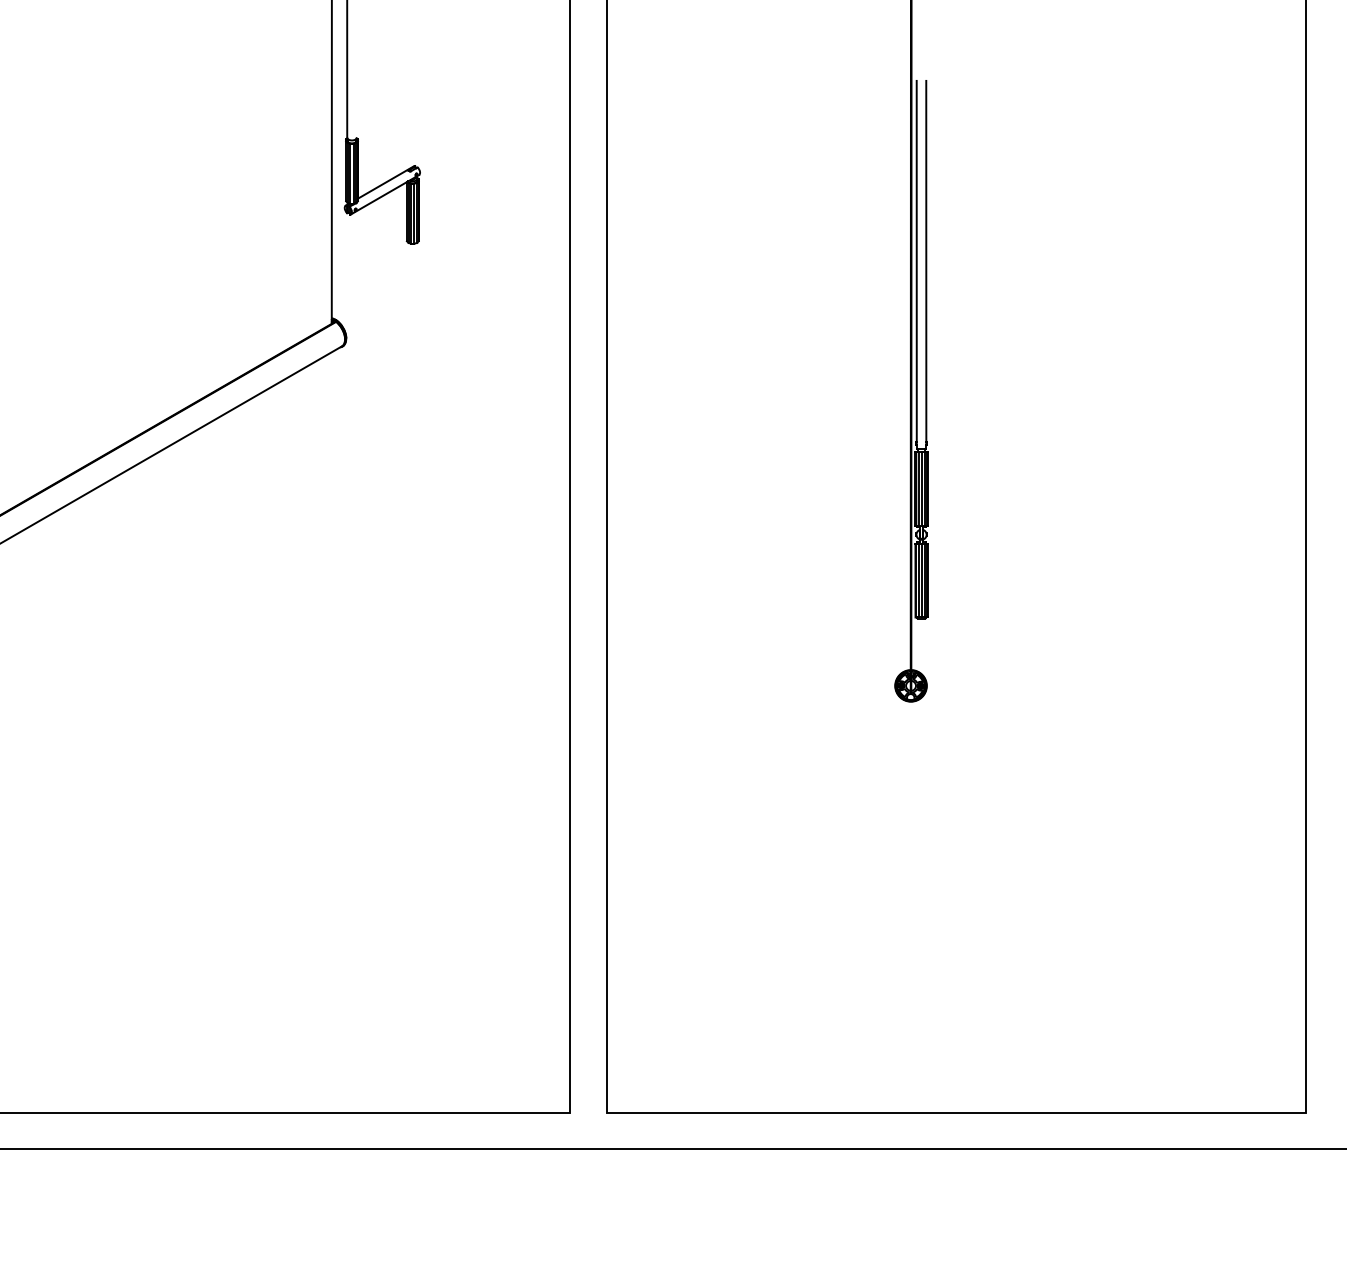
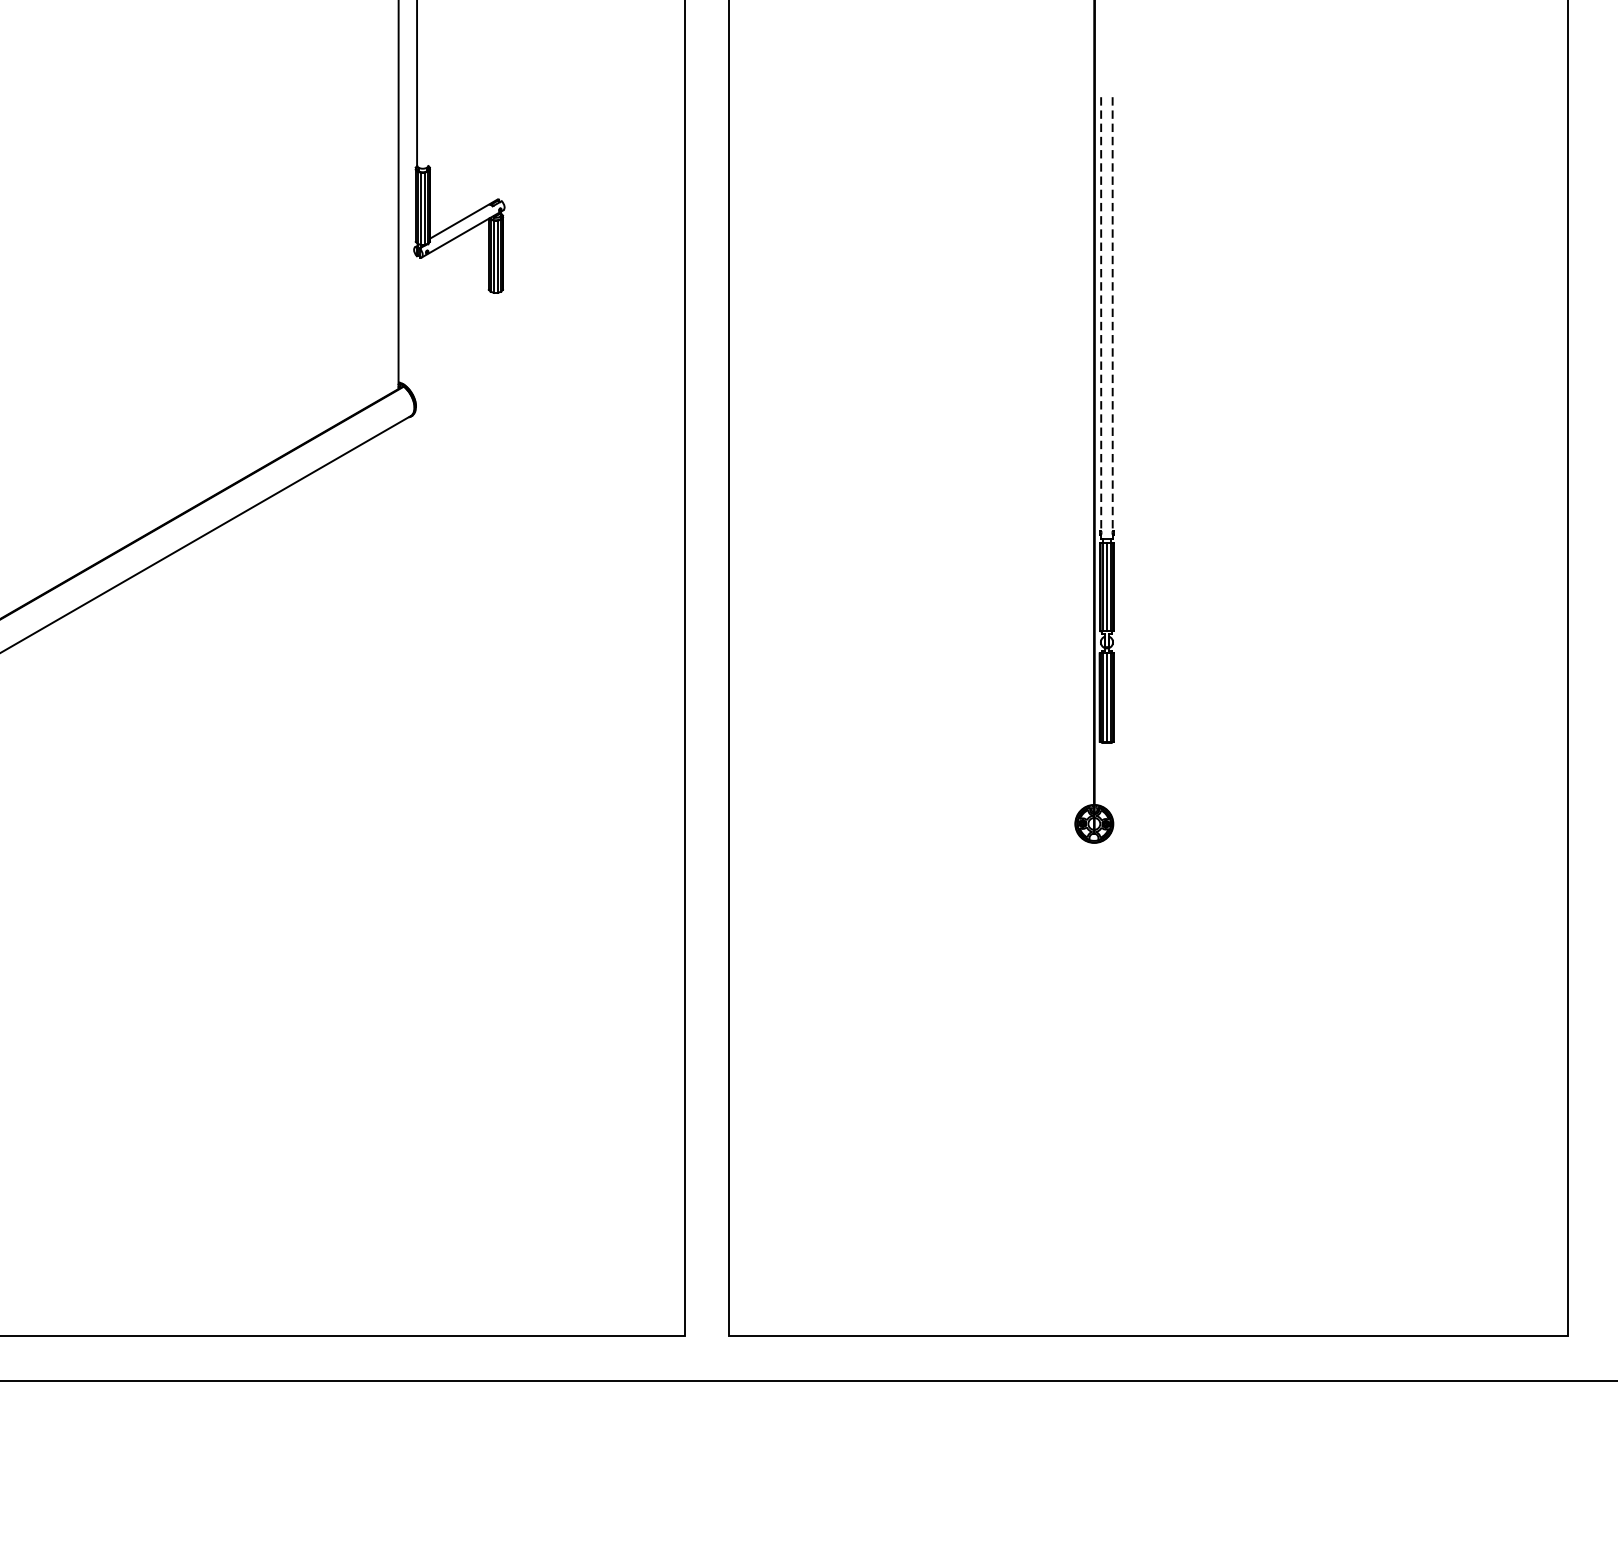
line: (916, 261) -> (1100, 314), solid -> dashed
line: (926, 261) -> (1112, 314), solid -> dashed

